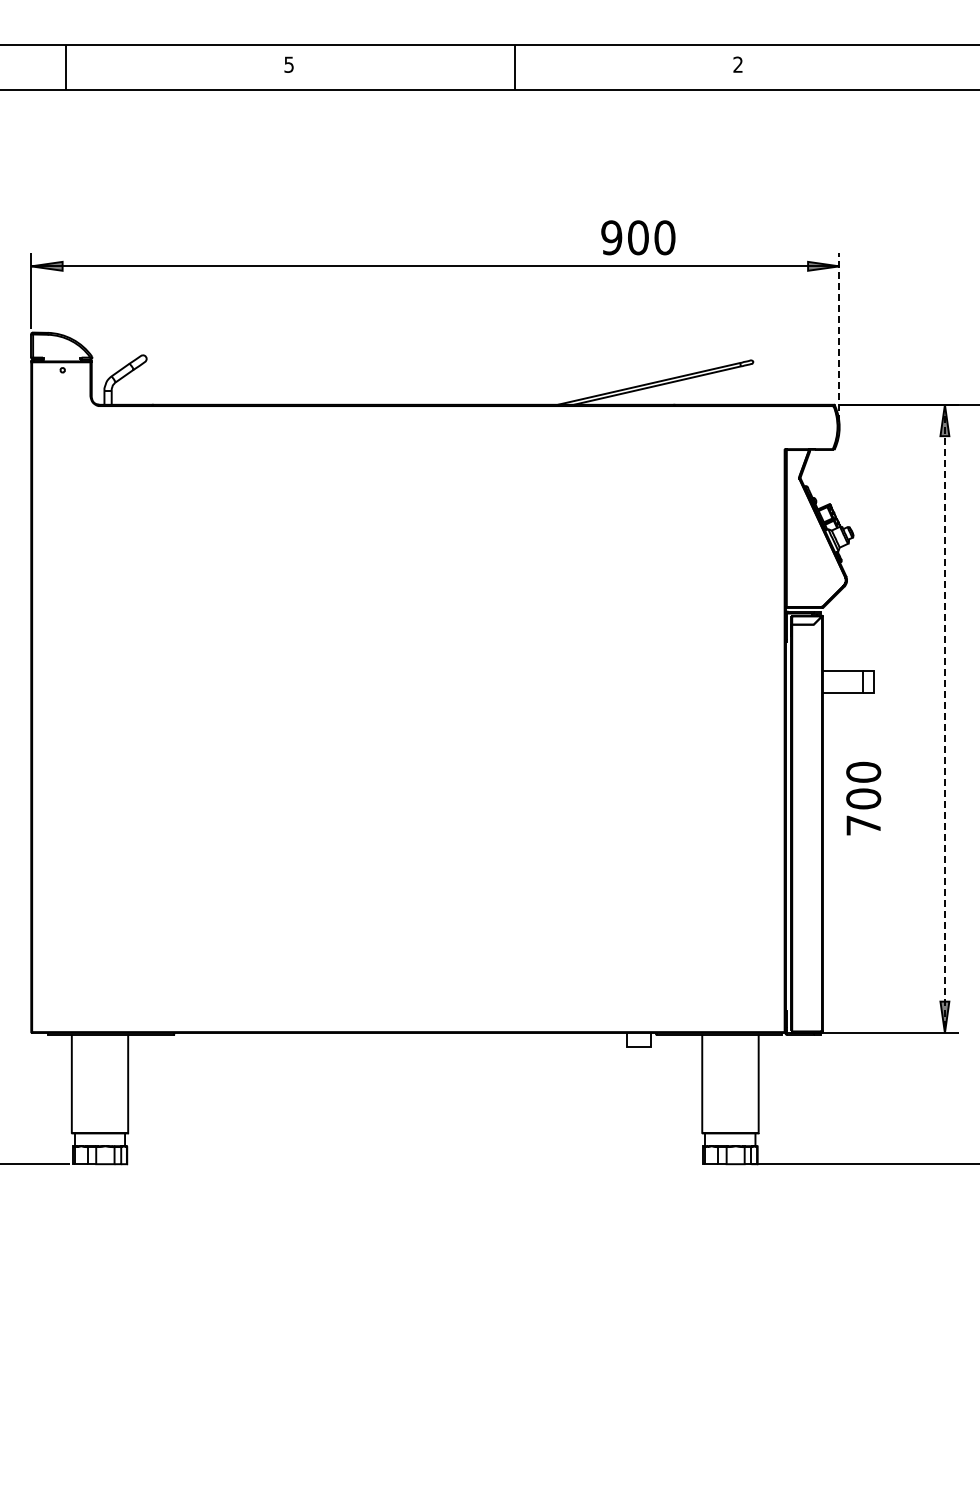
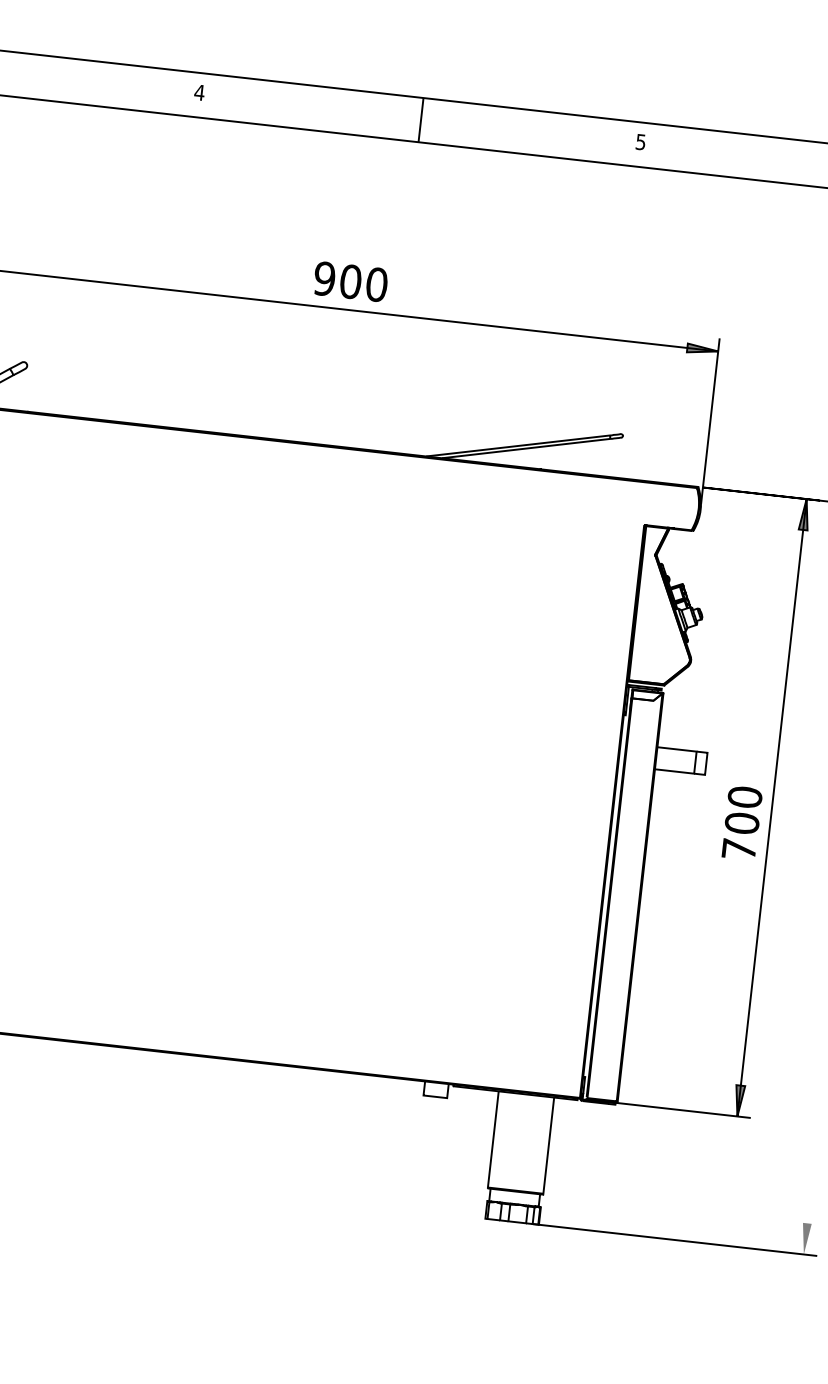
text: (289, 64) -> (200, 92), 5 -> 4
text: (737, 64) -> (640, 141), 2 -> 5
text: (638, 237) -> (350, 281), moved
line: (839, 336) -> (710, 420), dashed -> solid
line: (944, 719) -> (771, 808), dashed -> solid
text: (863, 798) -> (742, 822), moved

